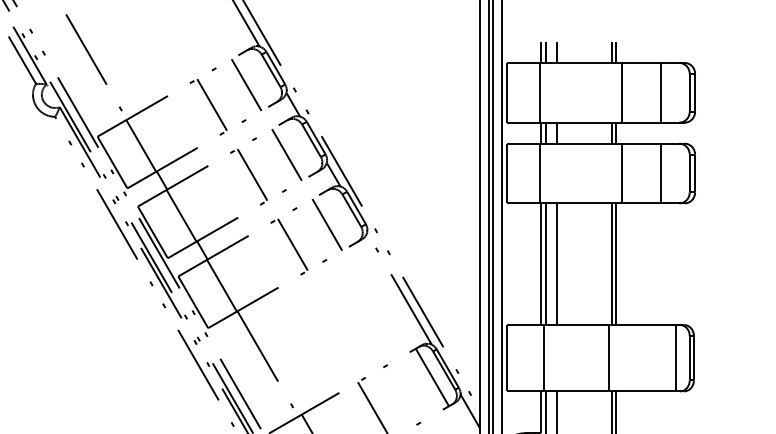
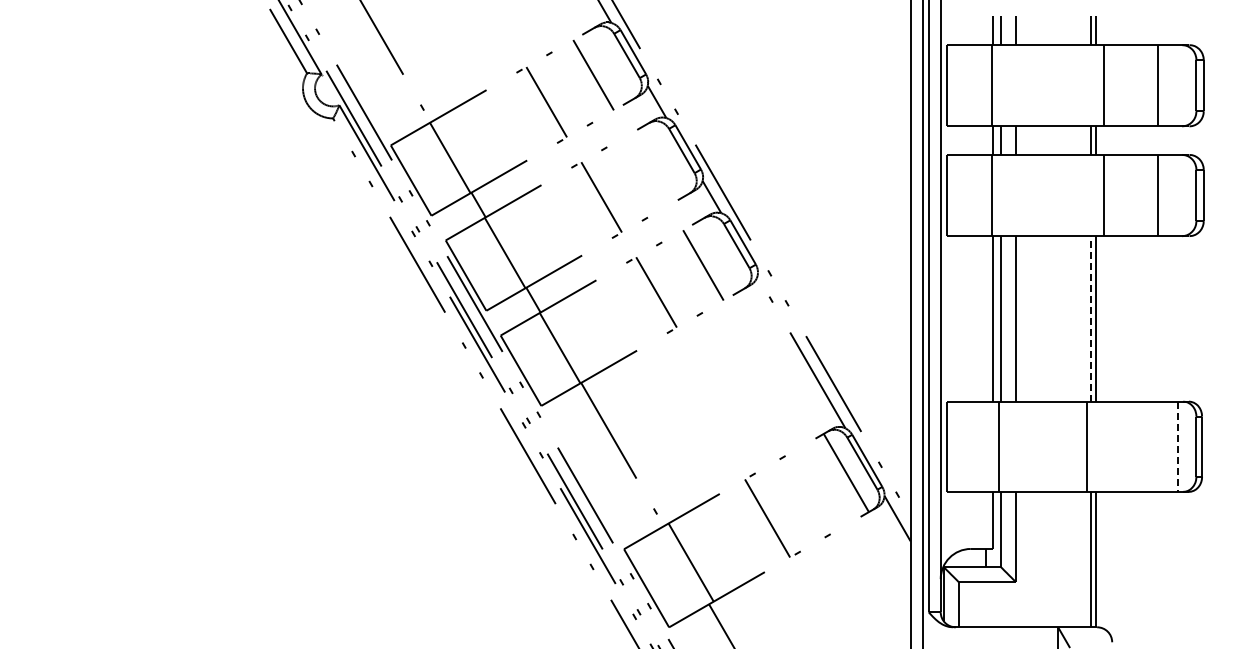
line: (286, 155) -> (648, 170), removed
line: (612, 263) -> (1091, 318), solid -> dashed
line: (675, 358) -> (1177, 447), solid -> dashed

